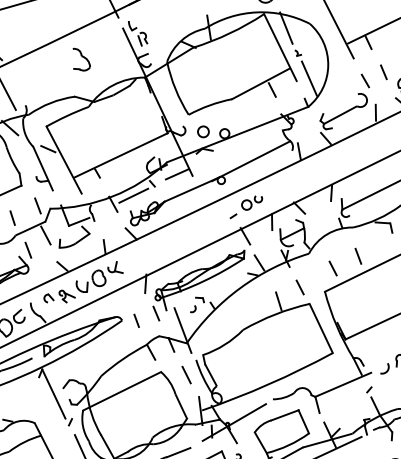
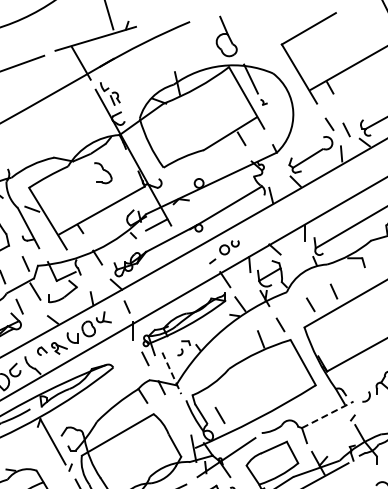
part: (81, 60) -> (103, 173), moved
line: (383, 71) -> (346, 129), moved
line: (309, 78) -> (276, 125), removed
circle: (203, 131) -> (178, 182), removed
line: (133, 195) -> (116, 247), removed
line: (136, 320) -> (126, 306), moved
line: (182, 330) -> (171, 373), solid -> dashed
line: (185, 375) -> (219, 415), moved
line: (343, 384) -> (327, 414), solid -> dashed

